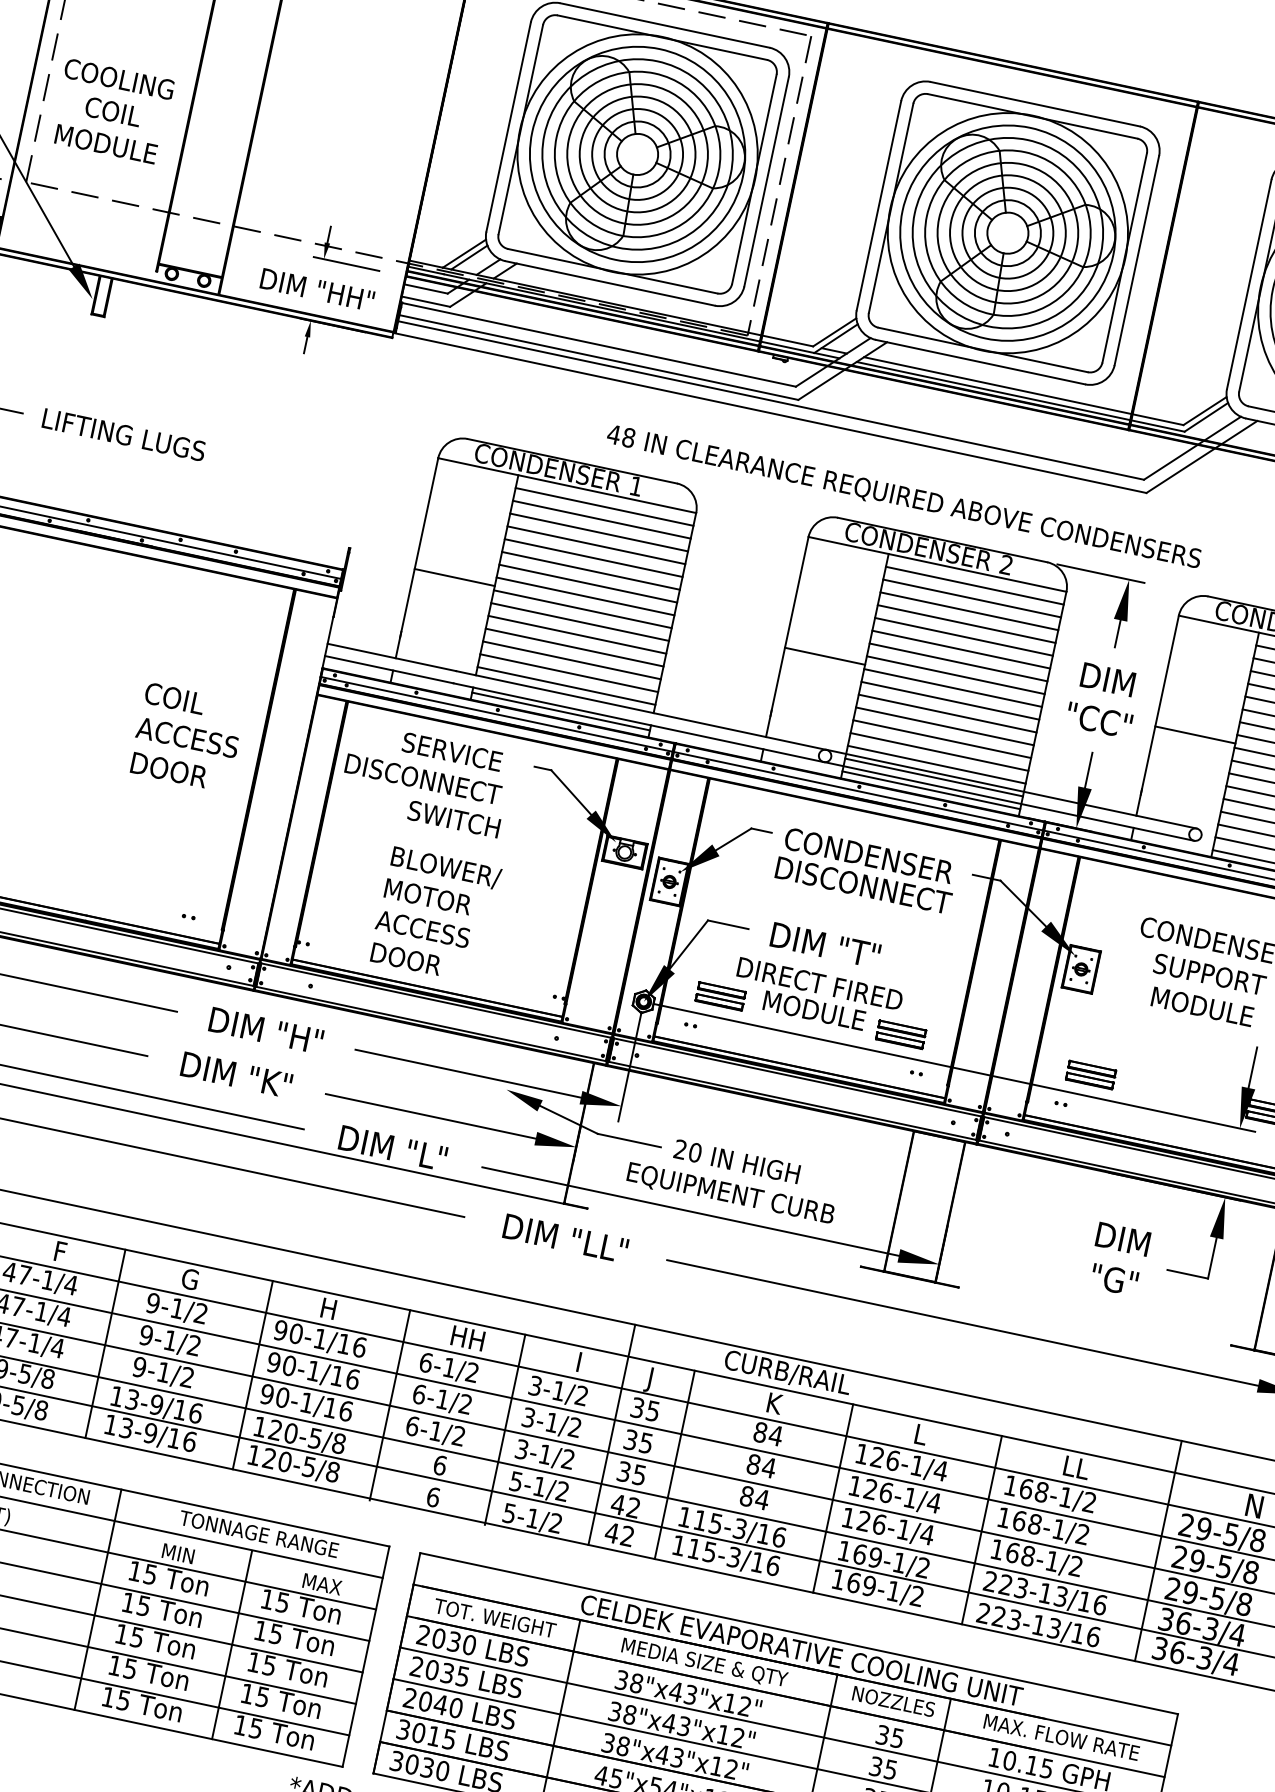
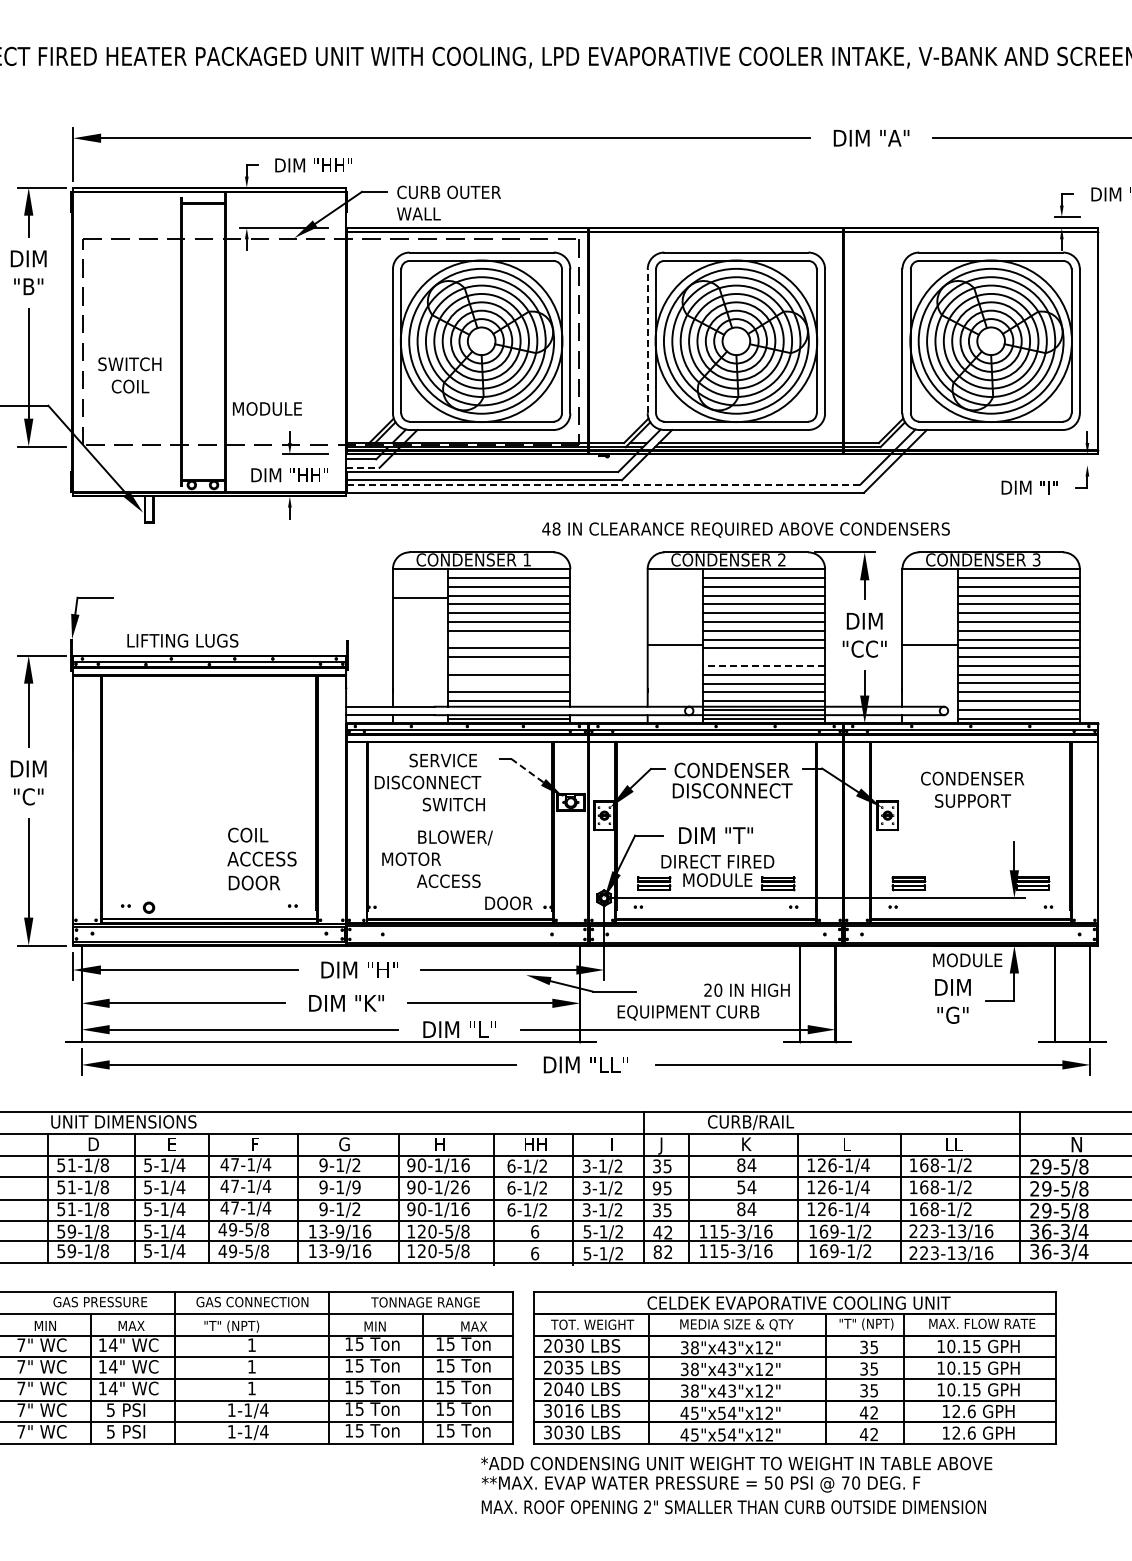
text: (118, 79) -> (129, 364), COOLING -> SWITCH
text: (106, 143) -> (267, 408), moved
line: (878, 205) -> (647, 341), solid -> dashed
line: (425, 301) -> (362, 467), solid -> dashed
line: (770, 400) -> (603, 484), solid -> dashed
text: (123, 434) -> (182, 640), moved
text: (903, 496) -> (745, 529), moved
line: (454, 577) -> (420, 598), moved
line: (585, 596) -> (509, 639), removed
line: (577, 634) -> (509, 665), removed
line: (572, 660) -> (509, 683), removed
line: (949, 701) -> (763, 657), removed
line: (947, 712) -> (763, 665), solid -> dashed
text: (186, 736) -> (261, 858), moved
line: (570, 792) -> (526, 770), solid -> dashed
text: (428, 895) -> (411, 858), moved
text: (405, 959) -> (508, 903), moved
text: (1202, 1007) -> (967, 960), moved
text: (736, 1160) -> (746, 989), moved
text: (194, 1345) -> (356, 1187), 9-1/2 -> 9-1/9
text: (336, 1376) -> (454, 1187), 90-1/16 -> 90-1/26
text: (629, 1440) -> (656, 1188), 35 -> 95
text: (753, 1464) -> (741, 1187), 84 -> 54
text: (611, 1533) -> (657, 1252), 42 -> 82
text: (893, 1702) -> (866, 1324), NOZZLES -> "T" (NPT)
text: (449, 1738) -> (579, 1410), 3015 -> 3016

